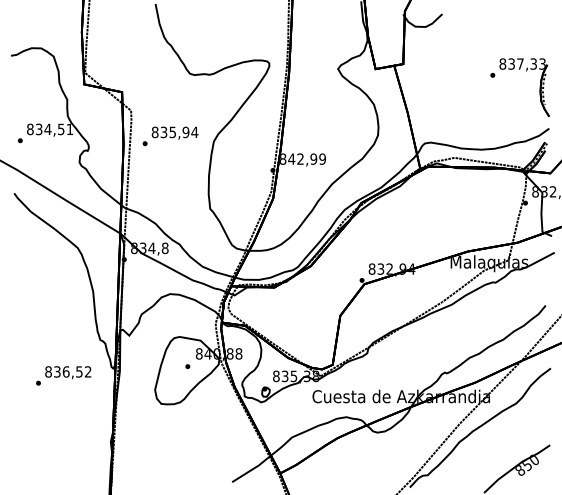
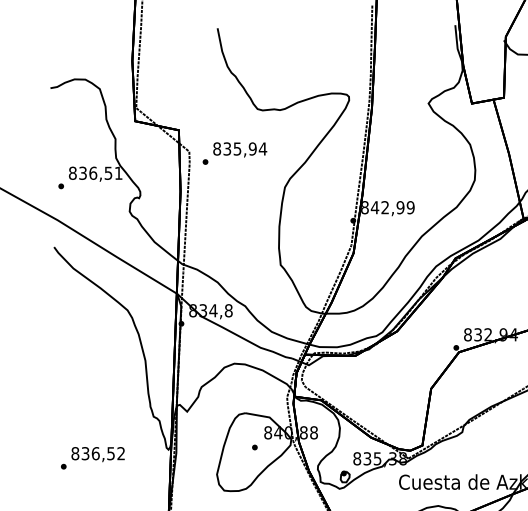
text: (47, 129) -> (92, 173), 834,51 -> 836,51
text: (170, 136) -> (234, 153), moved
text: (63, 375) -> (92, 457), moved

